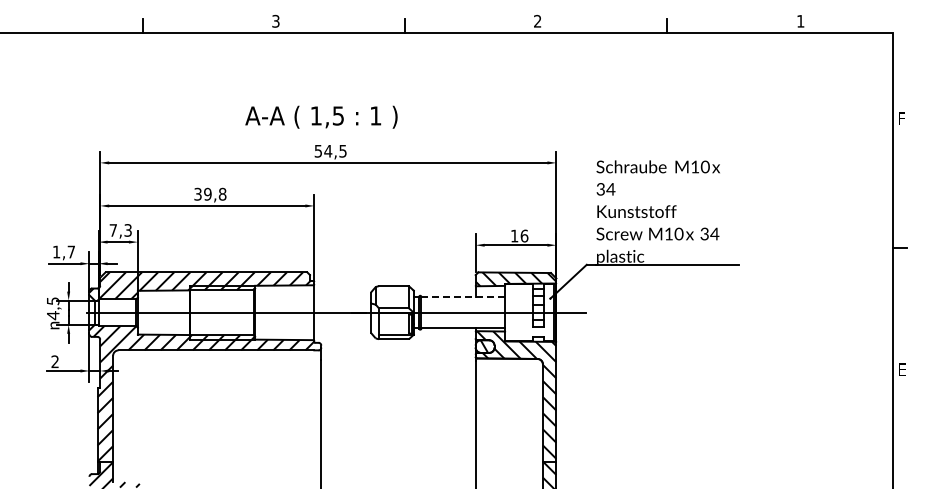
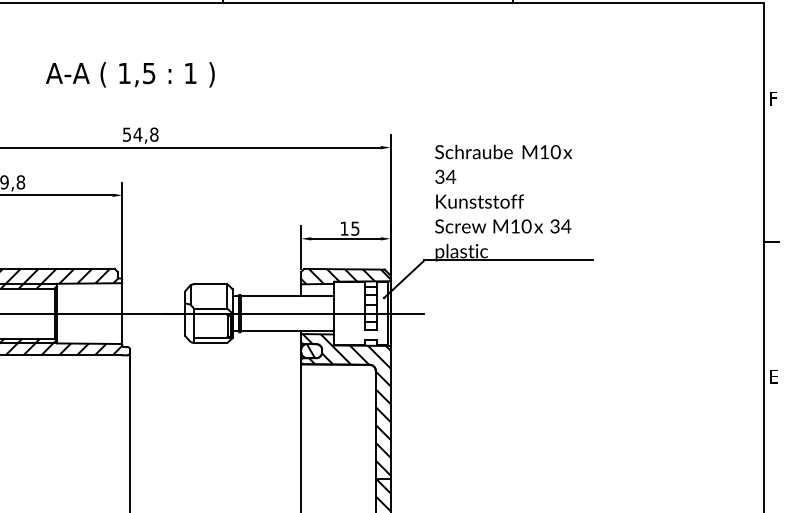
text: (321, 116) -> (130, 74), moved
text: (342, 150) -> (153, 133), 54,5 -> 54,8
text: (524, 235) -> (355, 228), 16 -> 15
line: (463, 297) -> (287, 296), dashed -> solid

